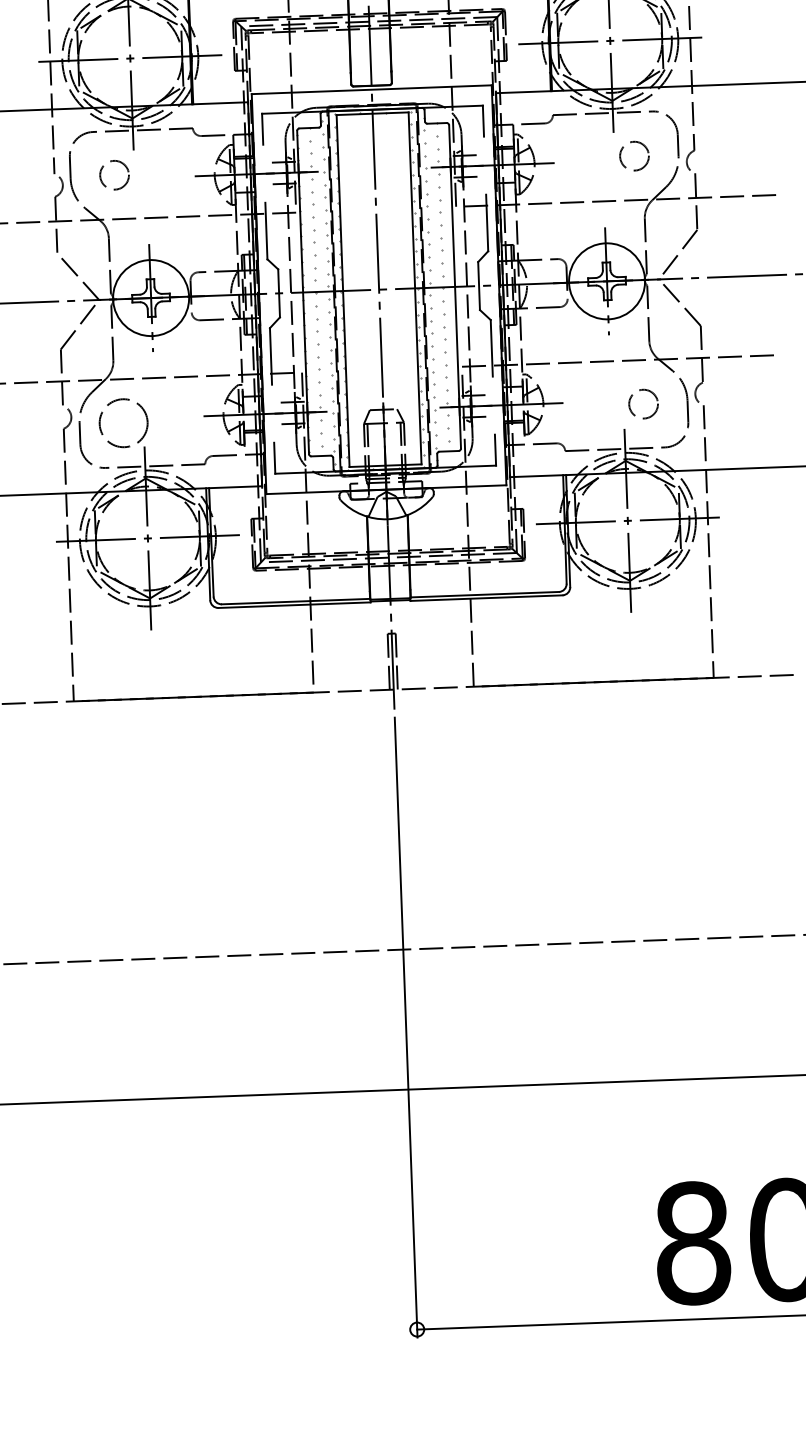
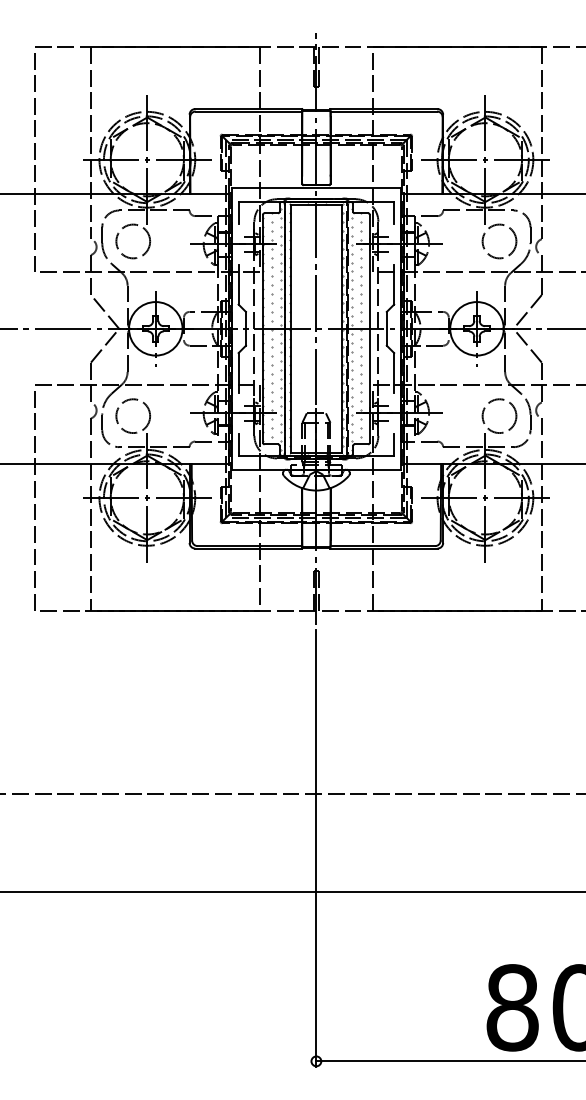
circle: (634, 156) -> (499, 241), size x1.67
circle: (114, 175) -> (133, 241), size x1.67
circle: (643, 404) -> (499, 416), size x1.67

